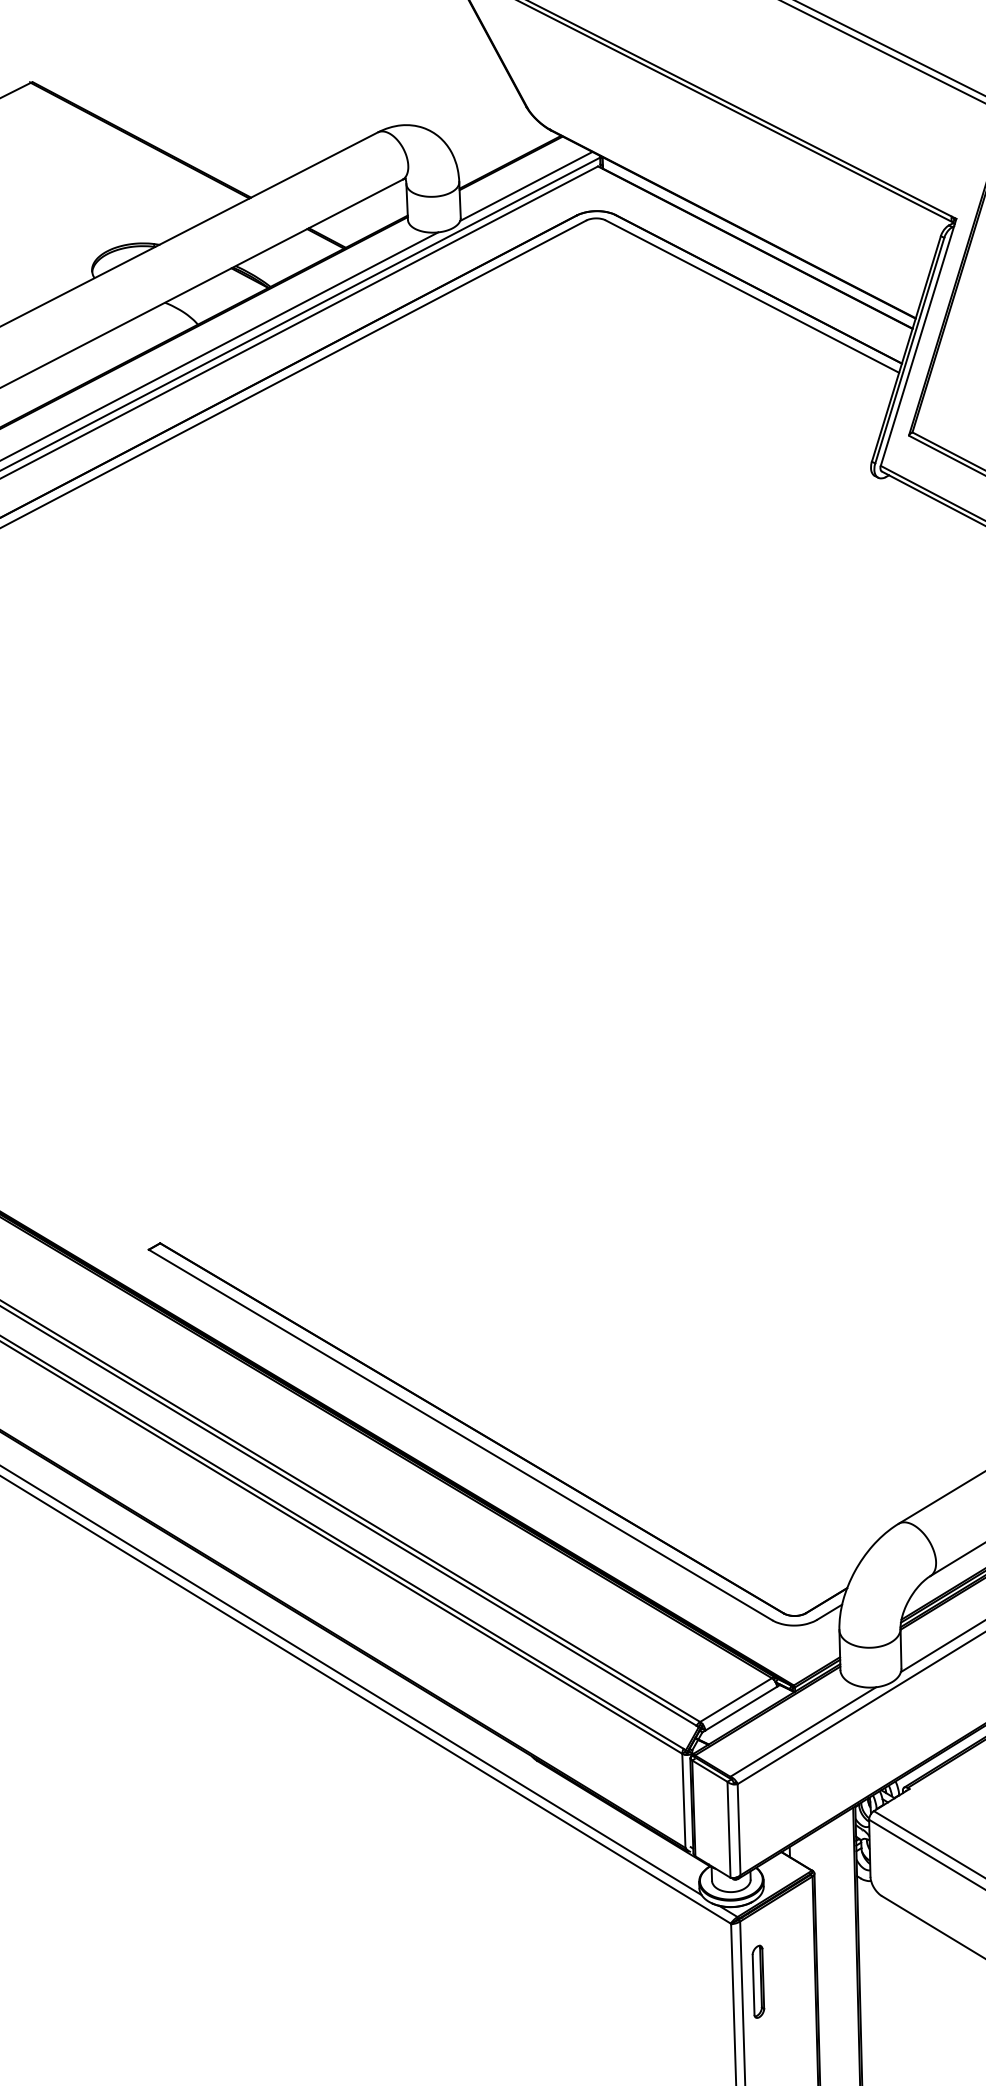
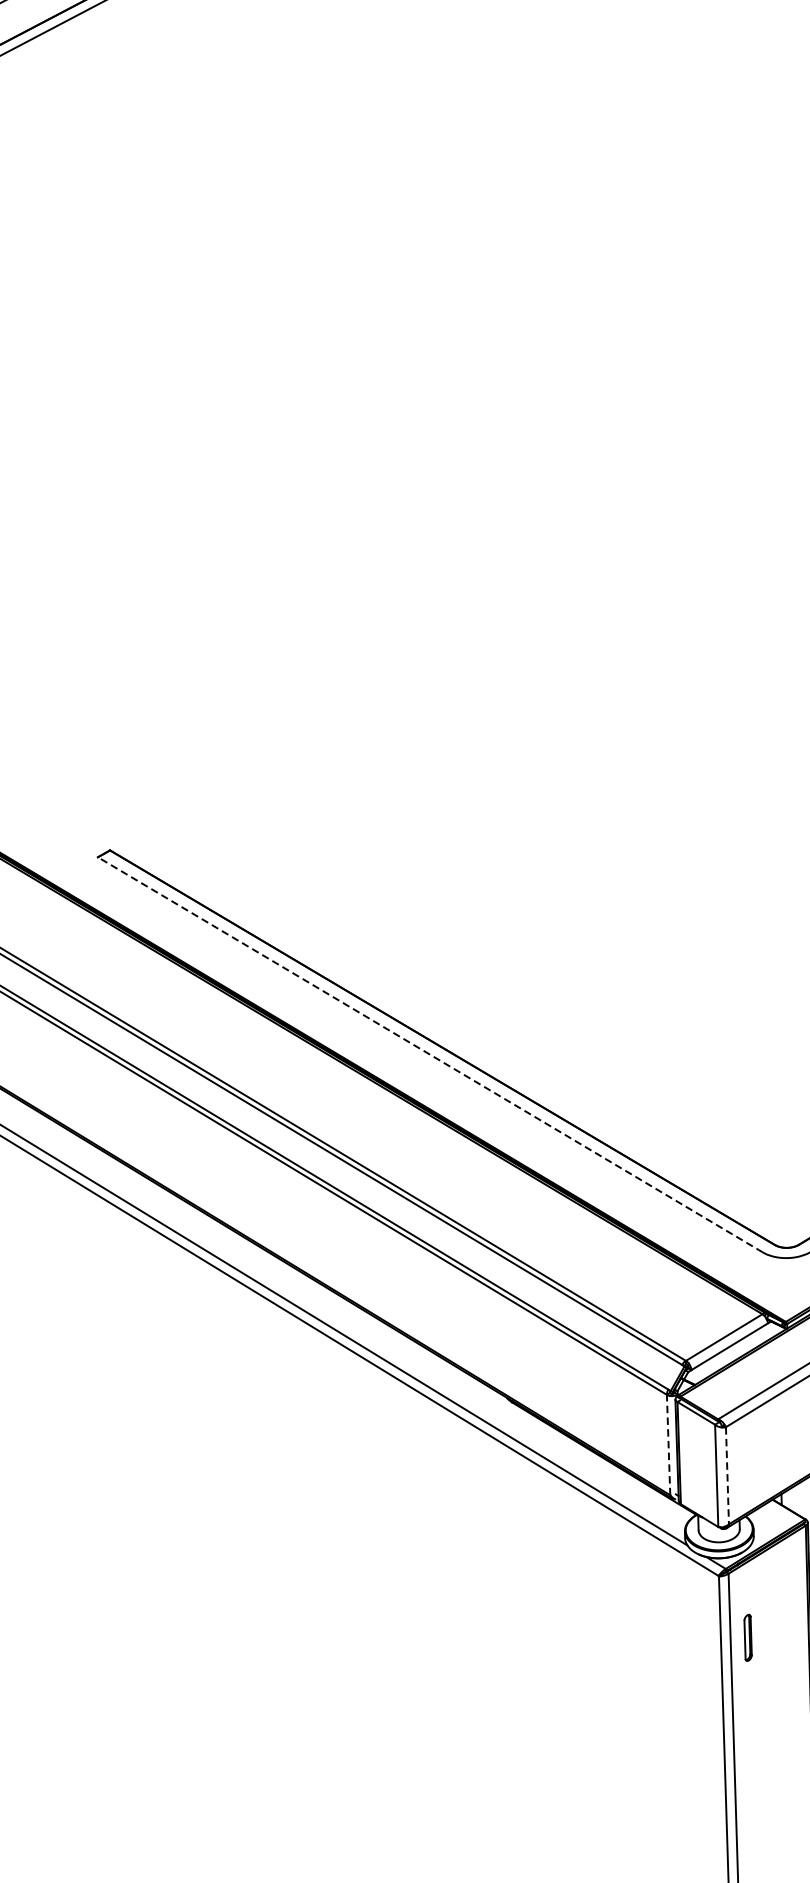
line: (460, 1435) -> (430, 1055), solid -> dashed
line: (683, 1800) -> (668, 1444), solid -> dashed
line: (739, 1829) -> (727, 1475), solid -> dashed
part: (758, 1981) -> (748, 1637), size x0.6

